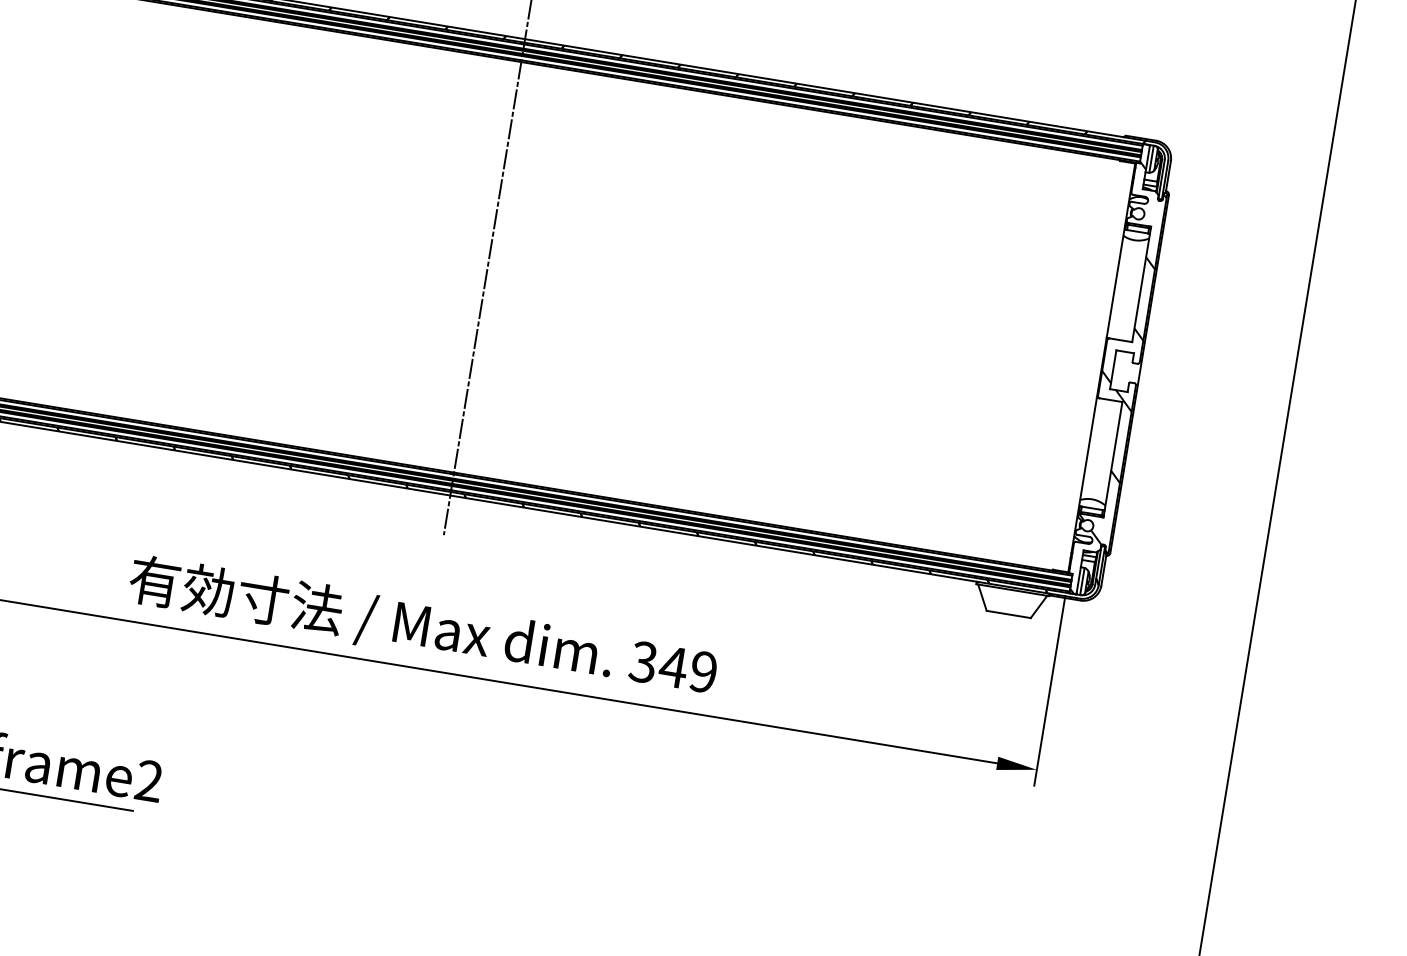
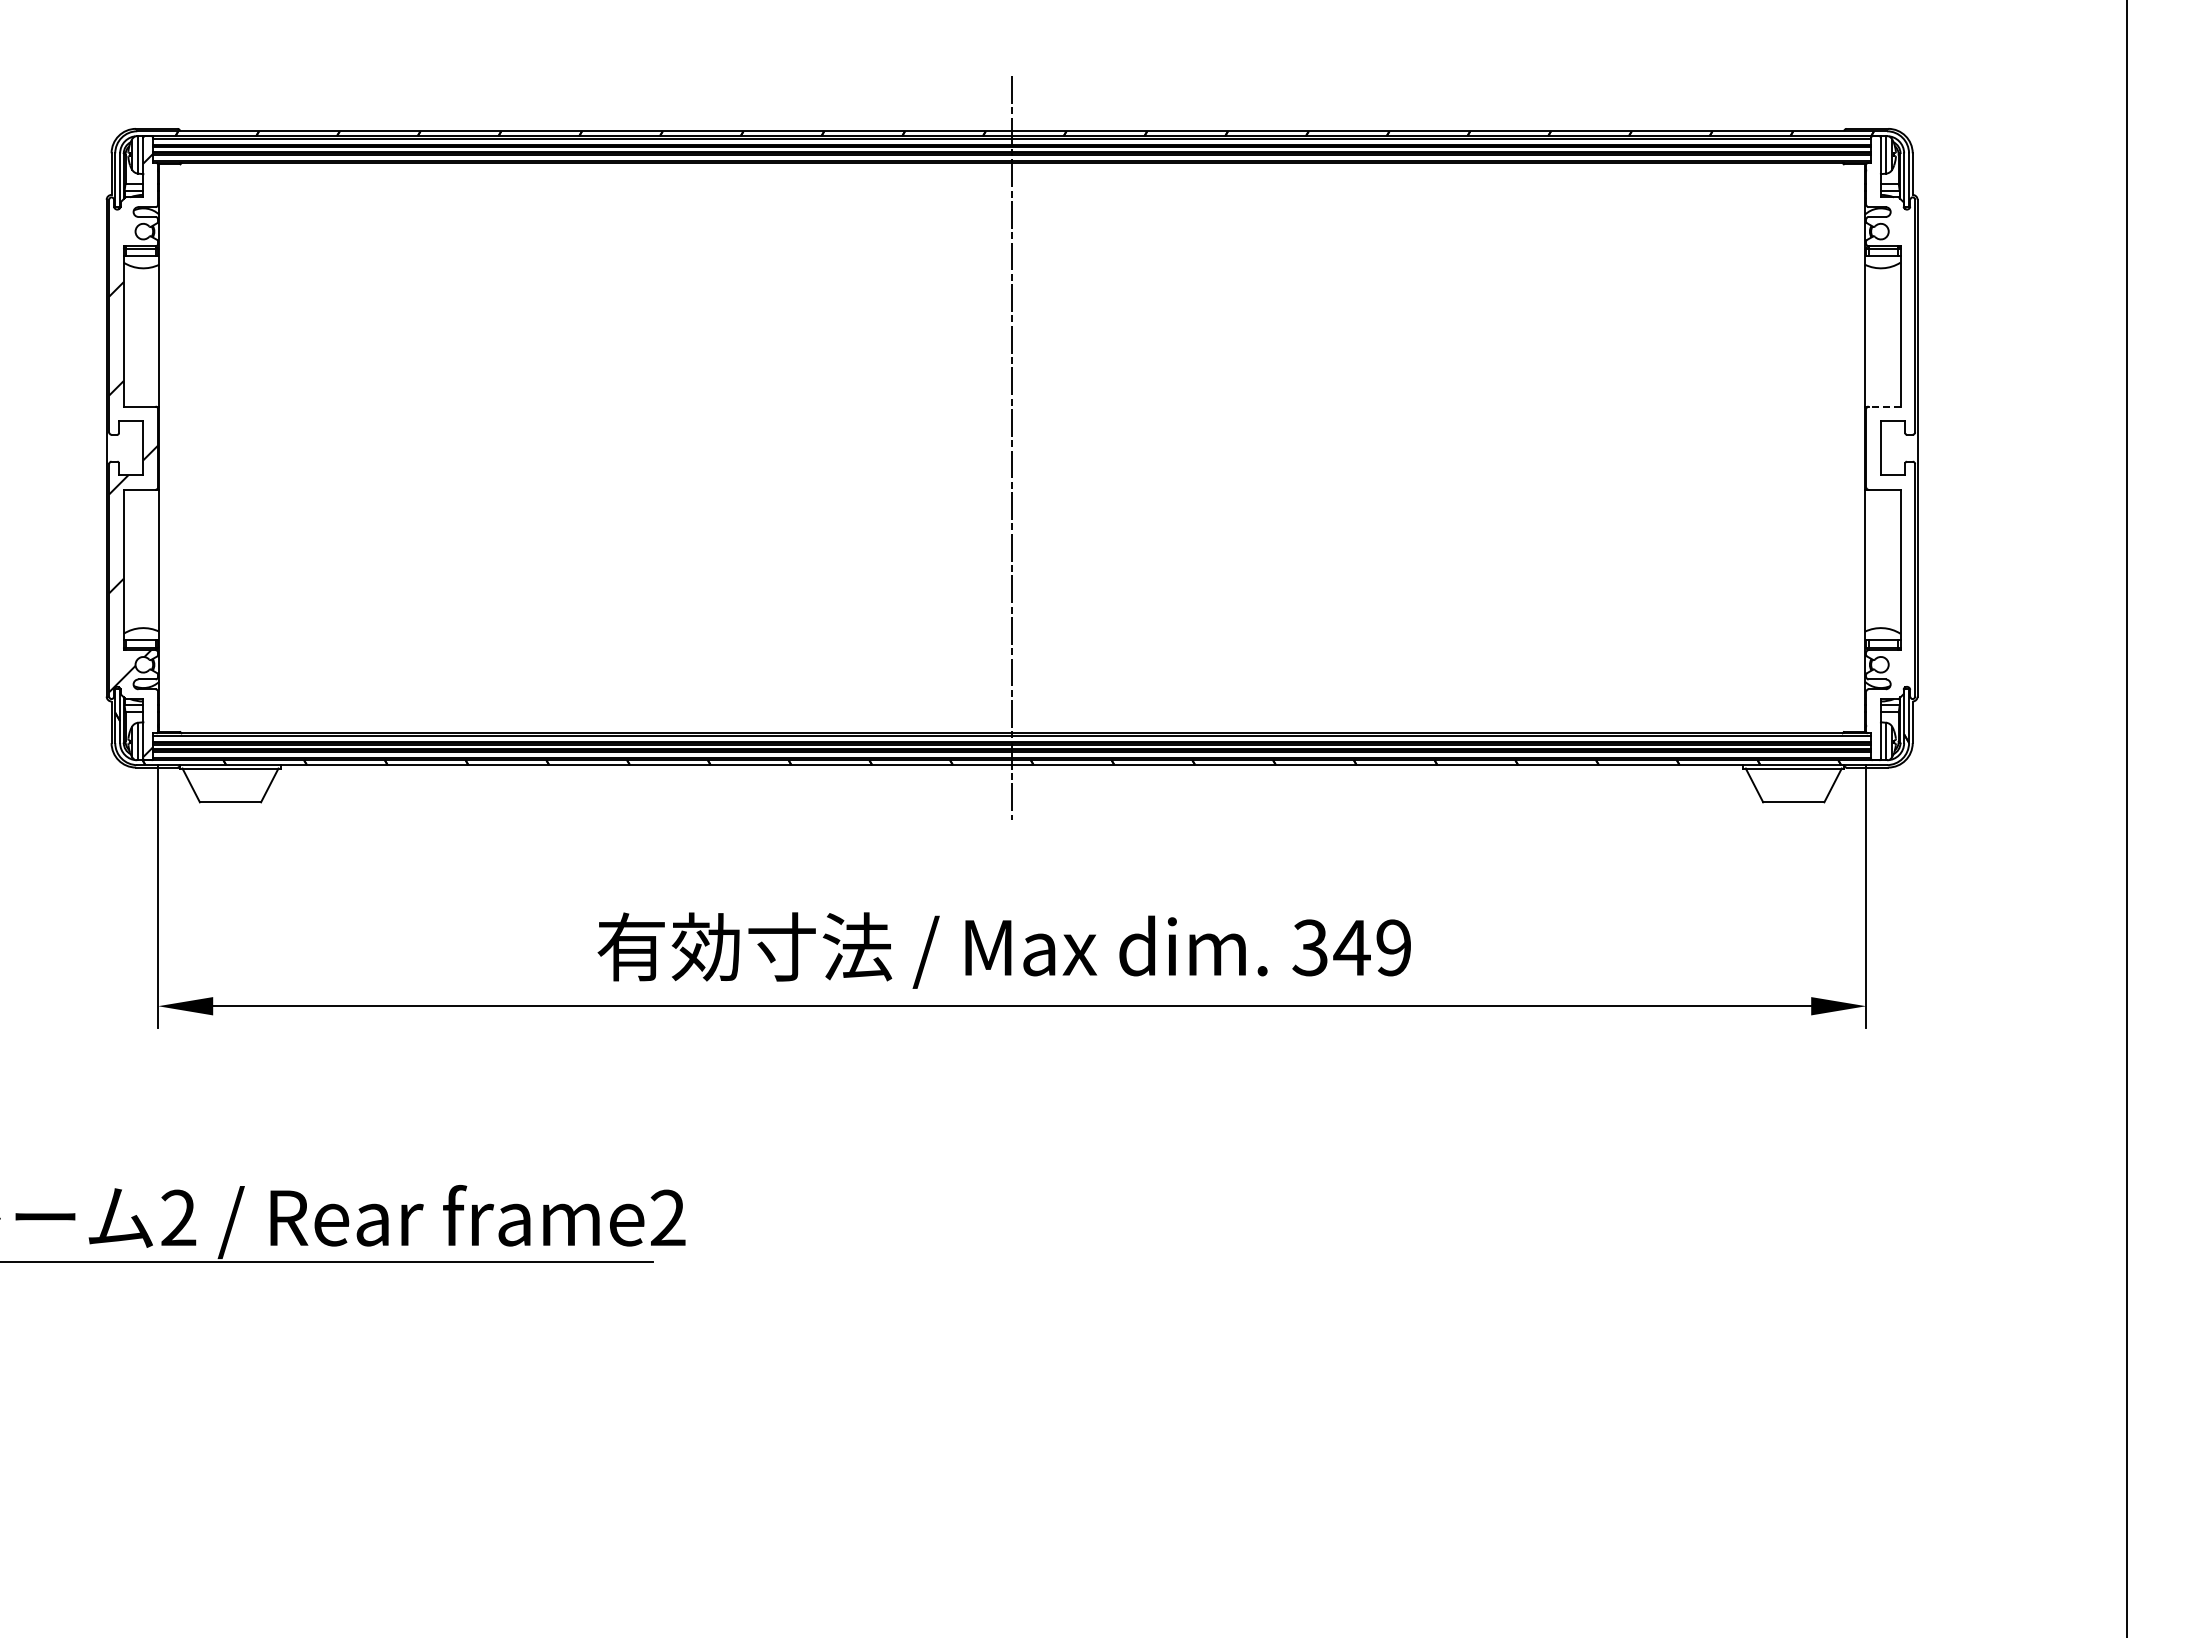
line: (1120, 340) -> (1884, 406), solid -> dashed
hatch: (1118, 379) -> (1890, 460), removed

